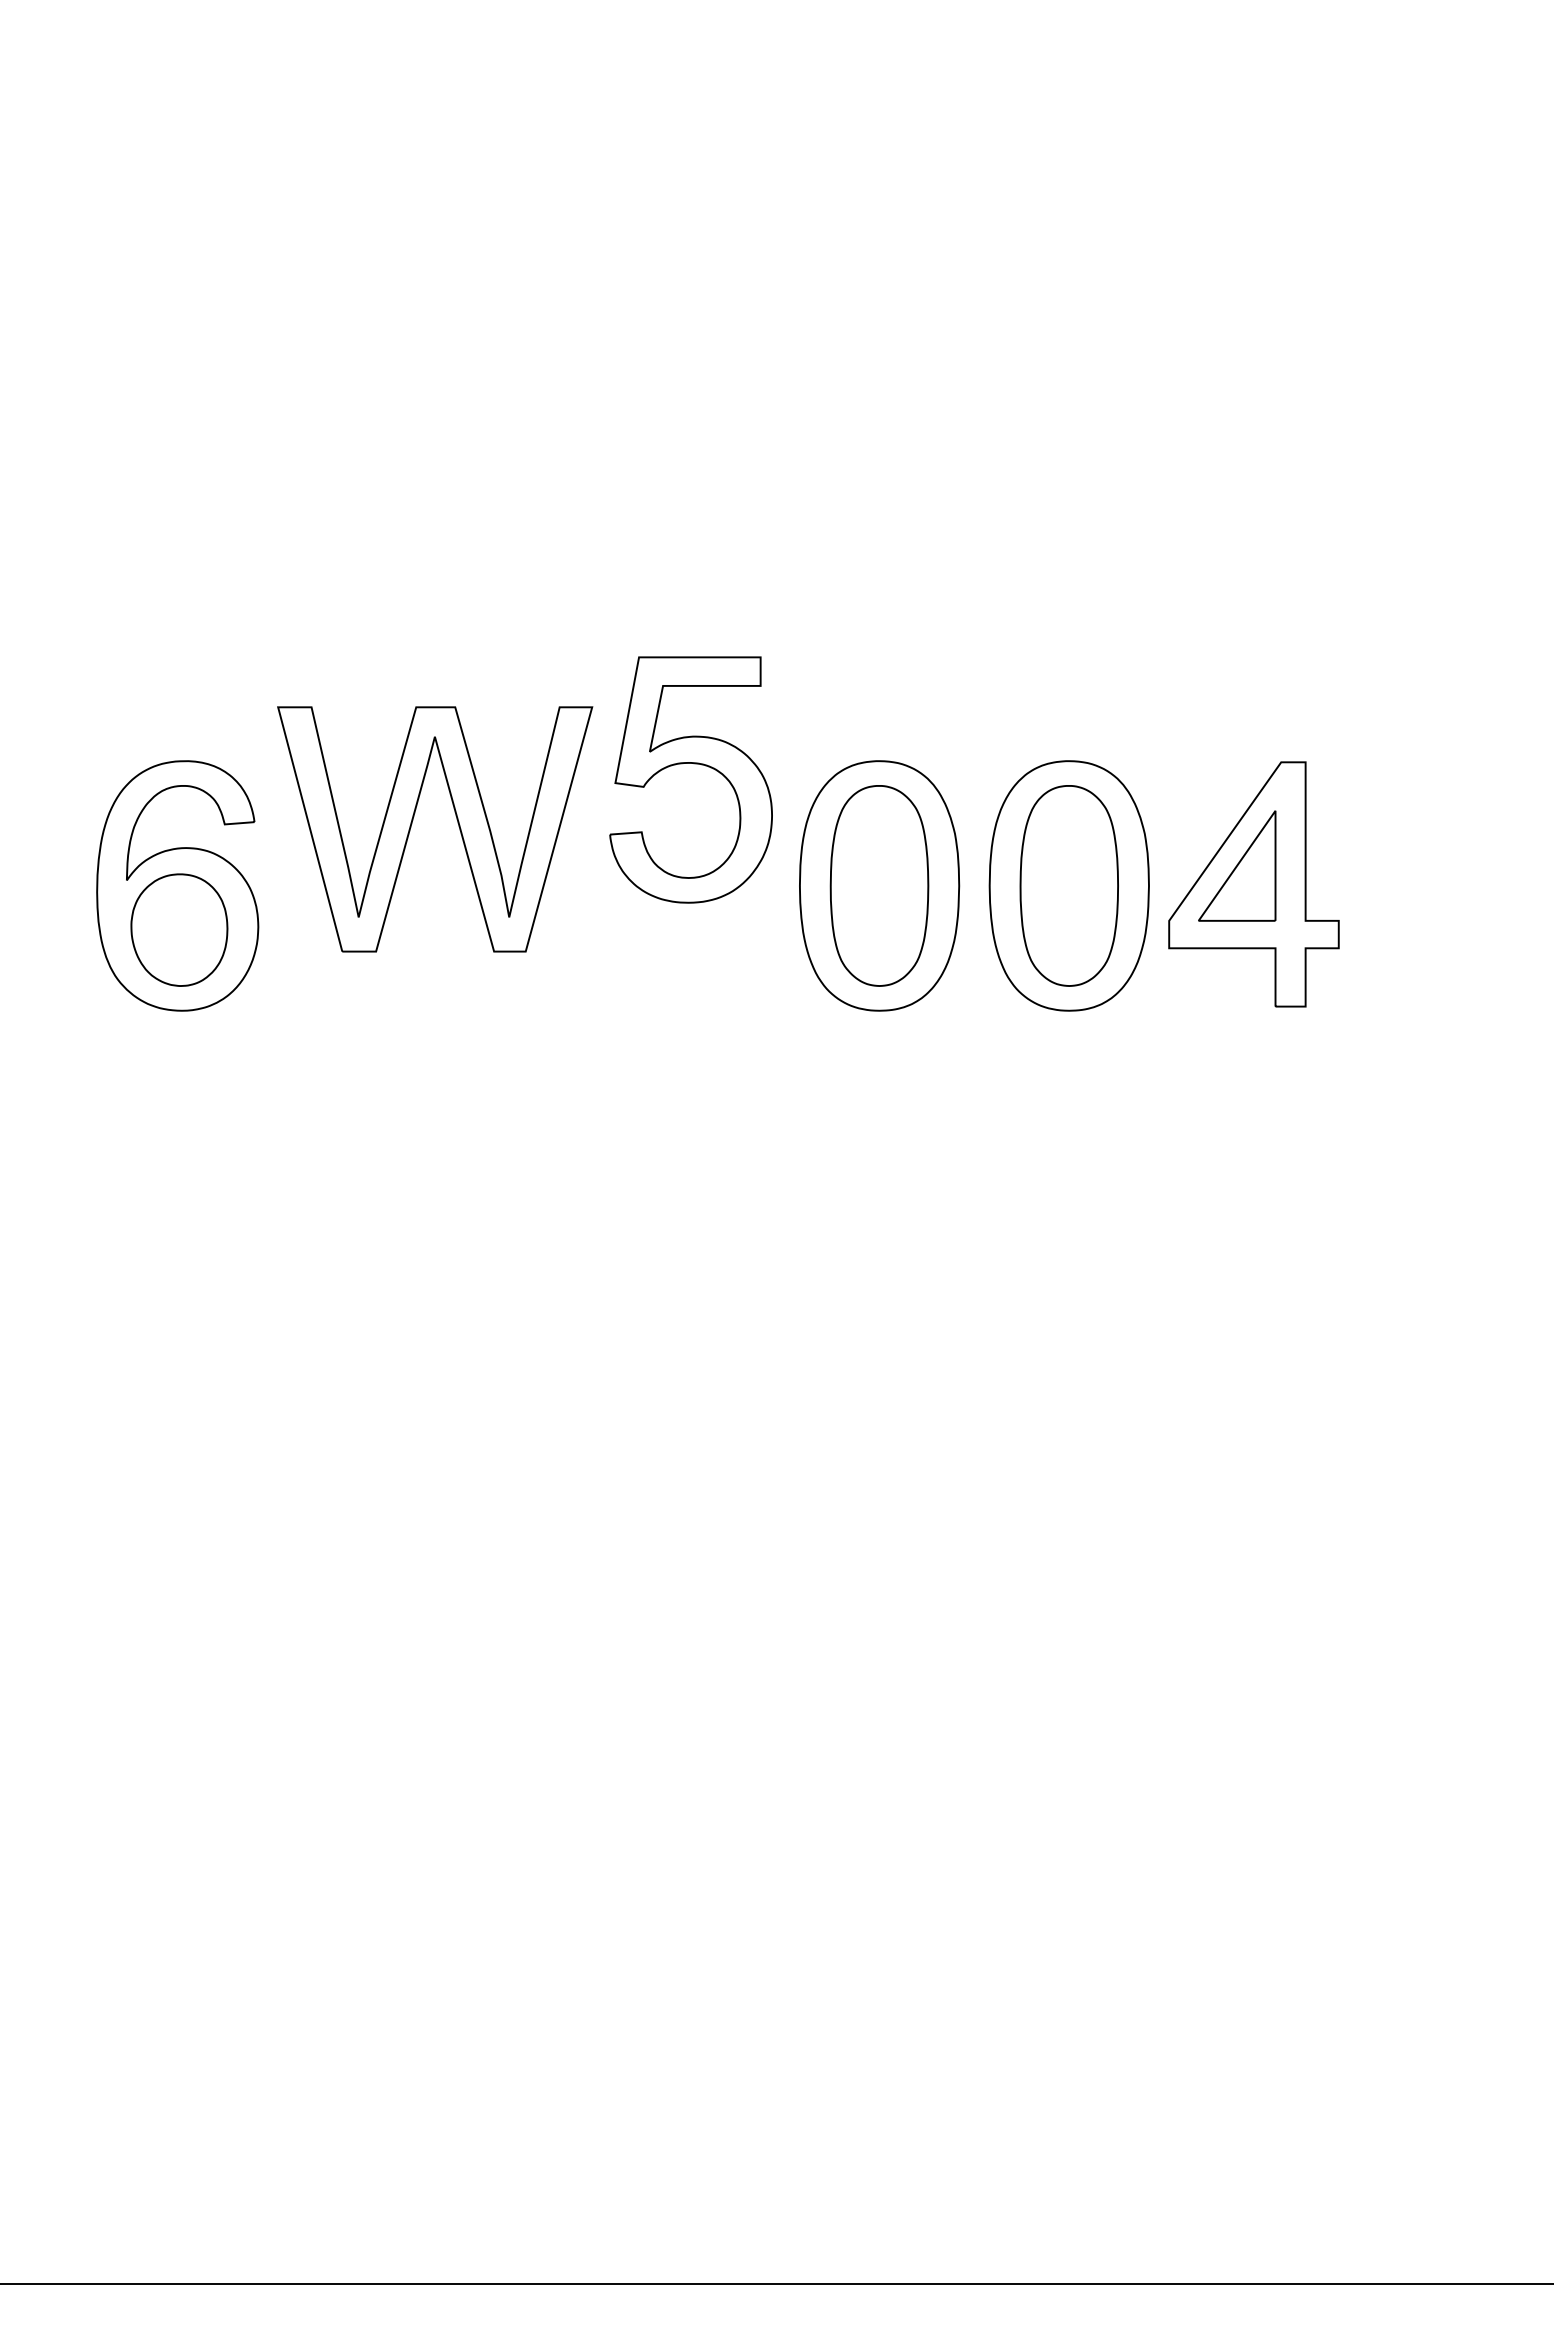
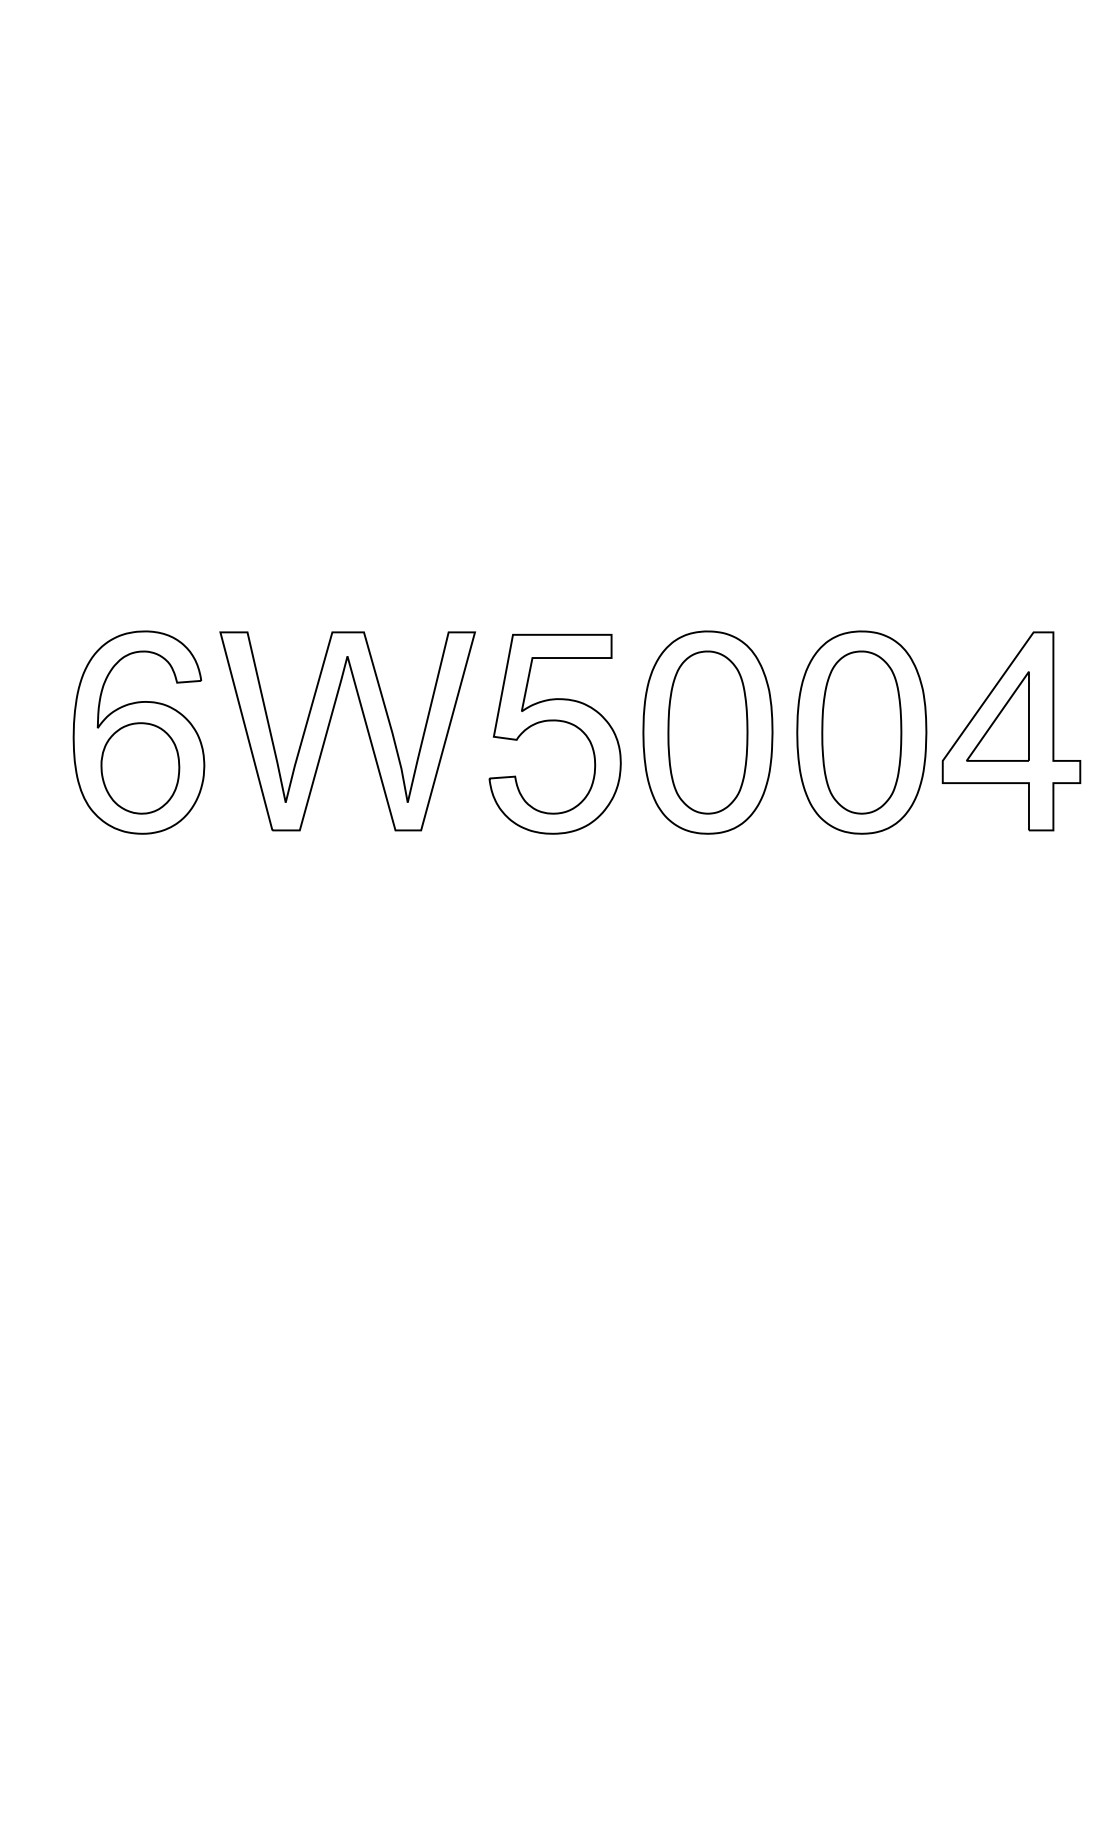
part: (694, 764) -> (557, 721), moved
part: (457, 823) -> (365, 726), moved

